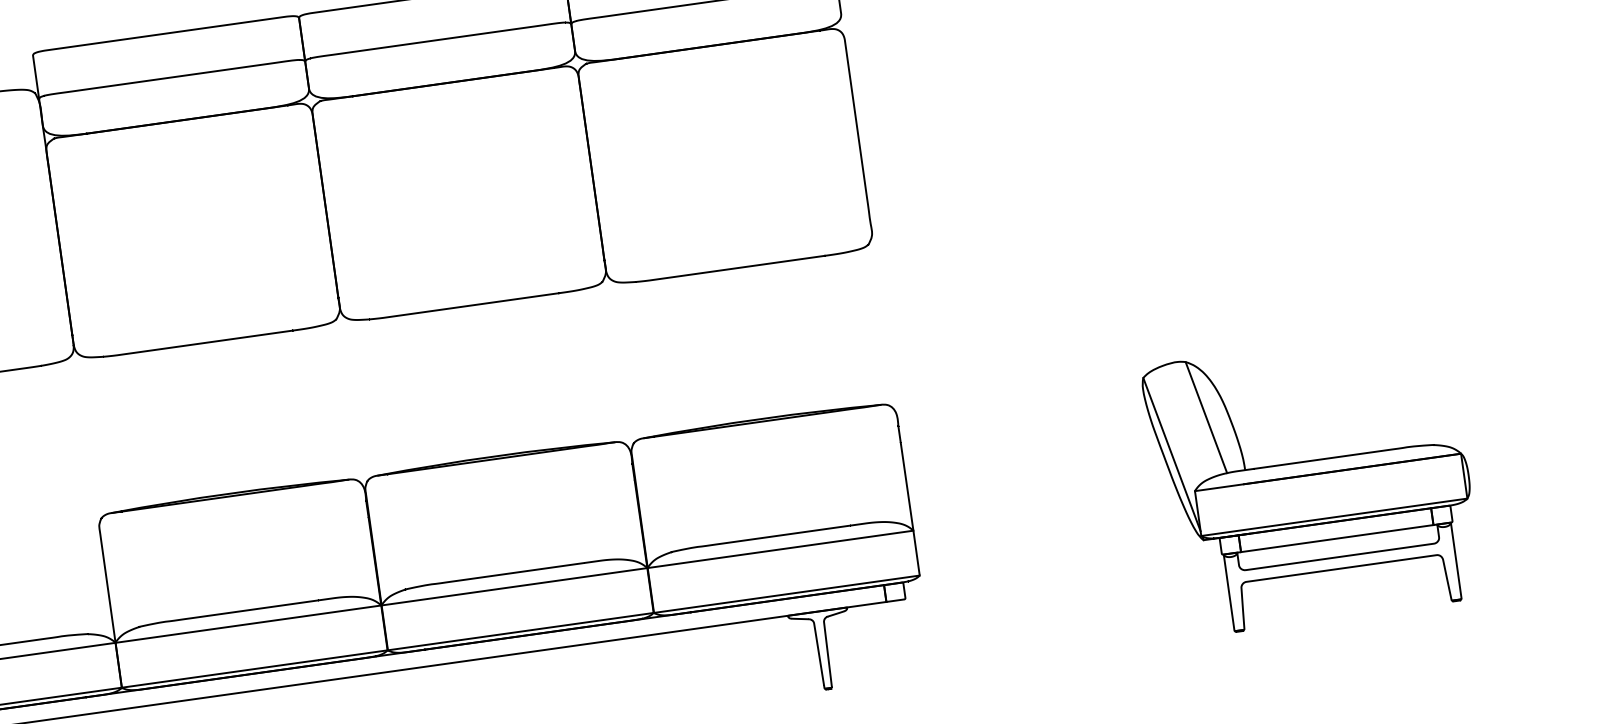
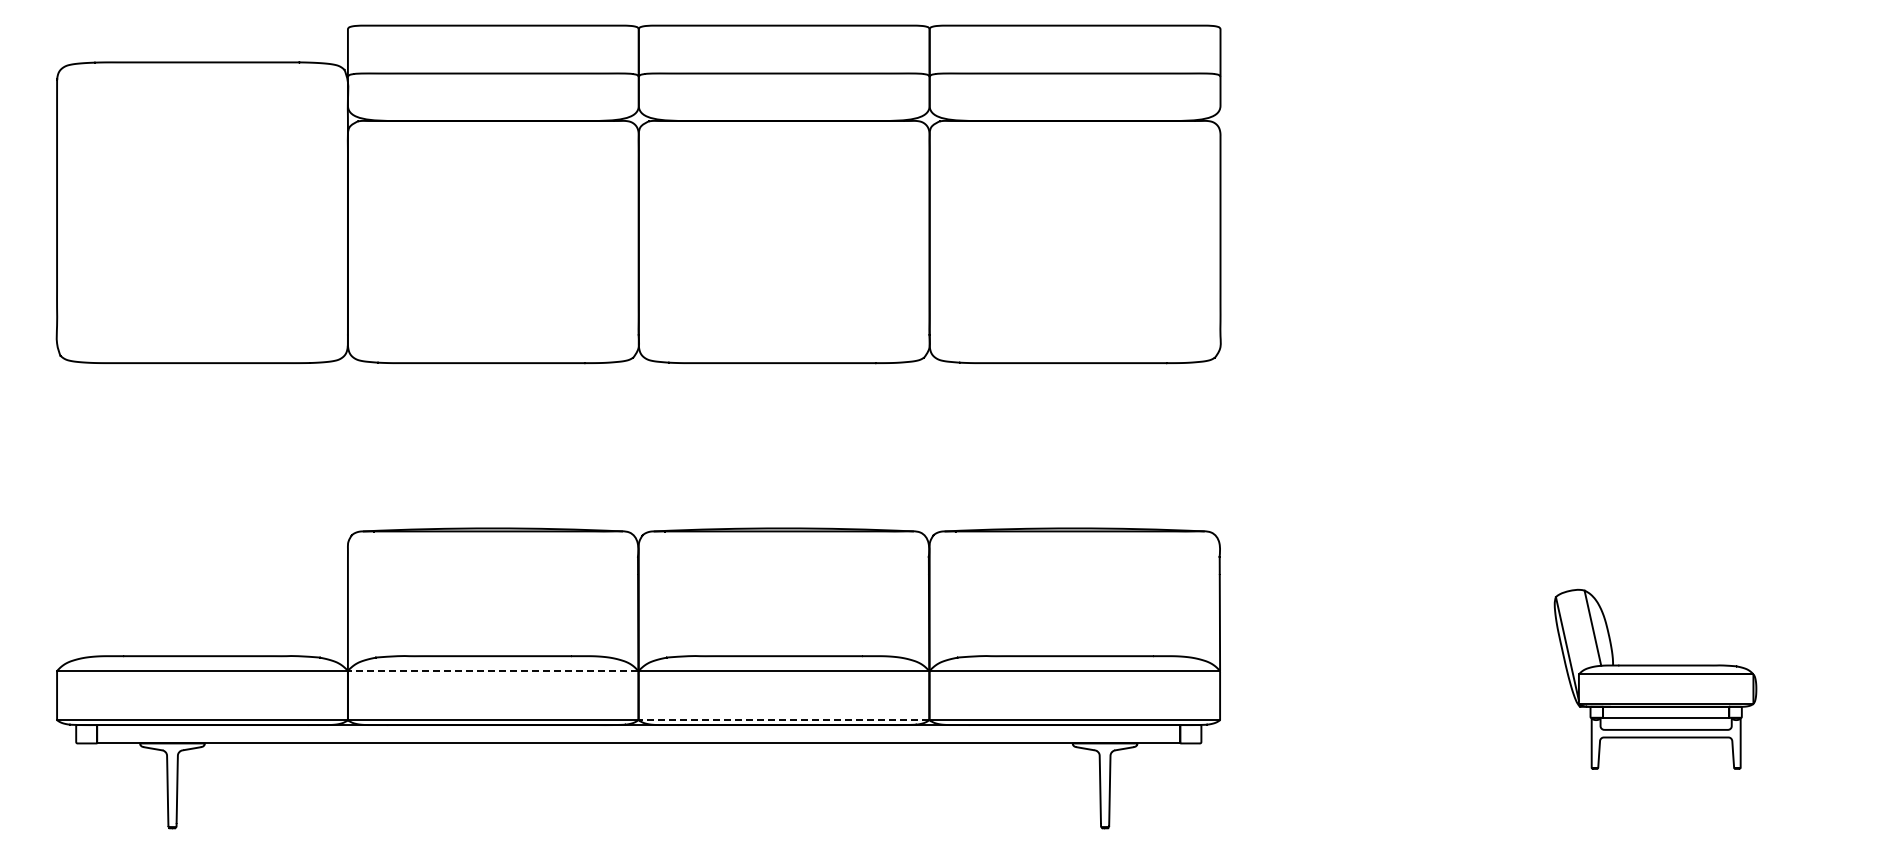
part: (1312, 482) -> (1655, 679), size x0.6
line: (247, 624) -> (492, 671), solid -> dashed
line: (520, 631) -> (783, 720), solid -> dashed

